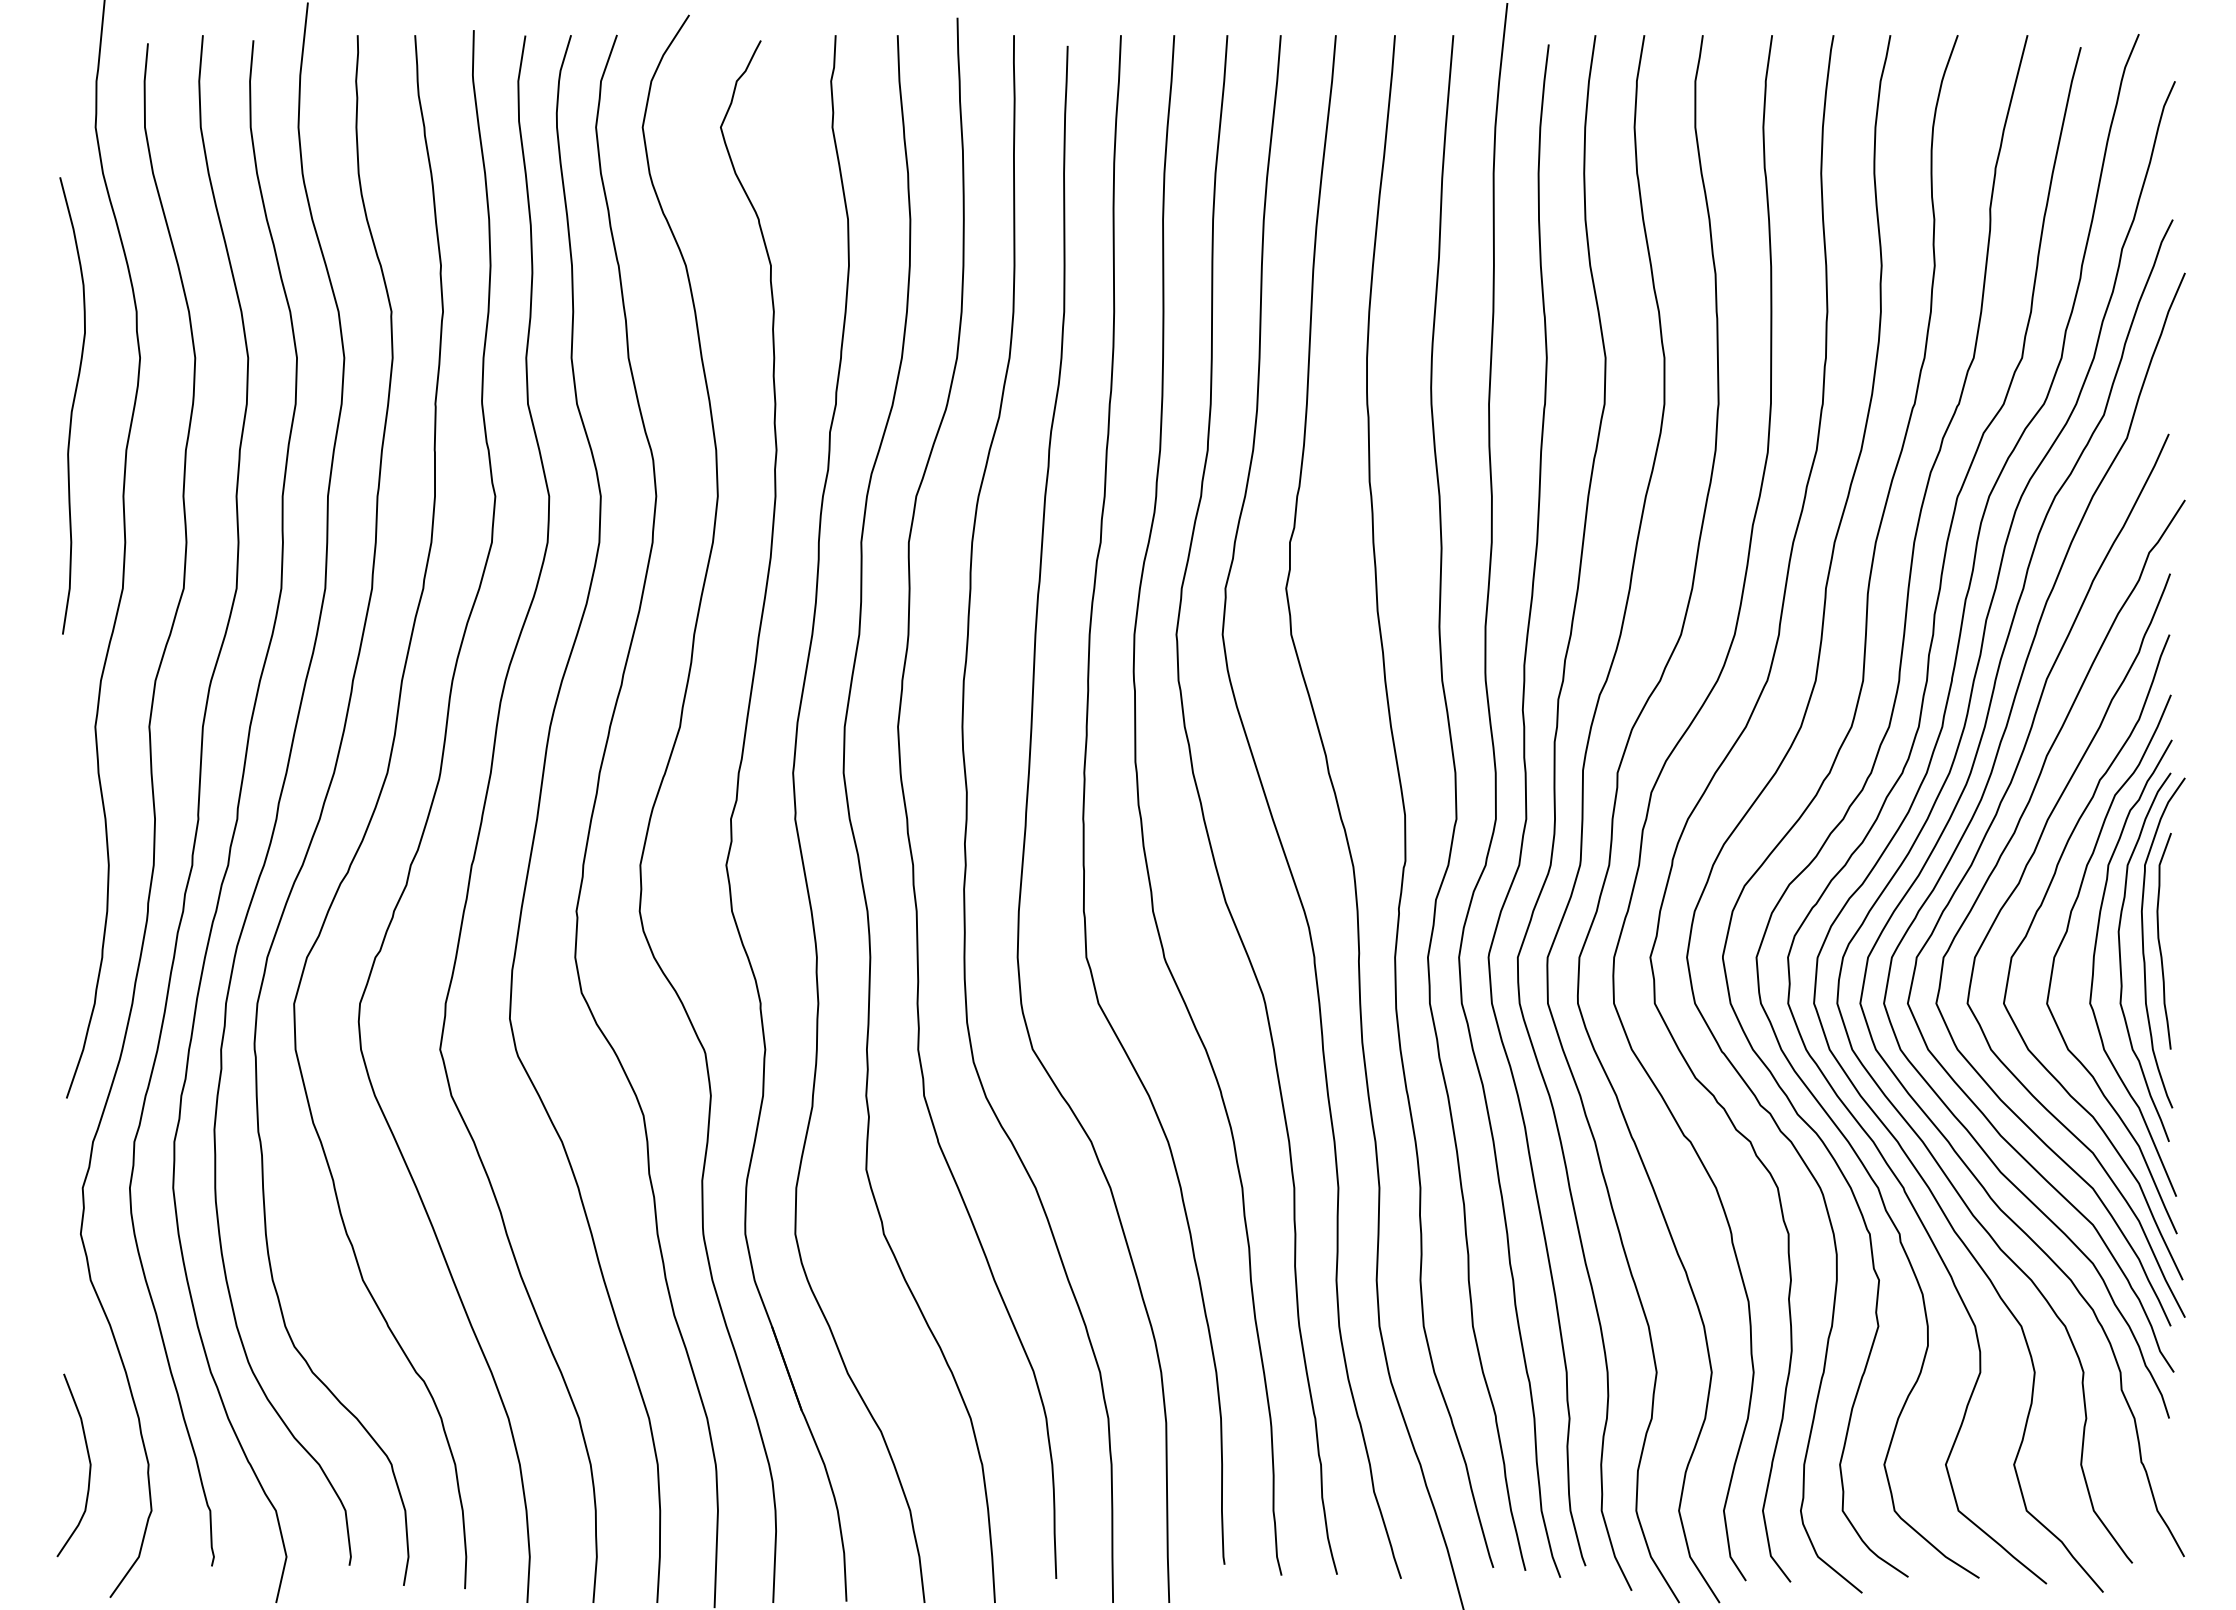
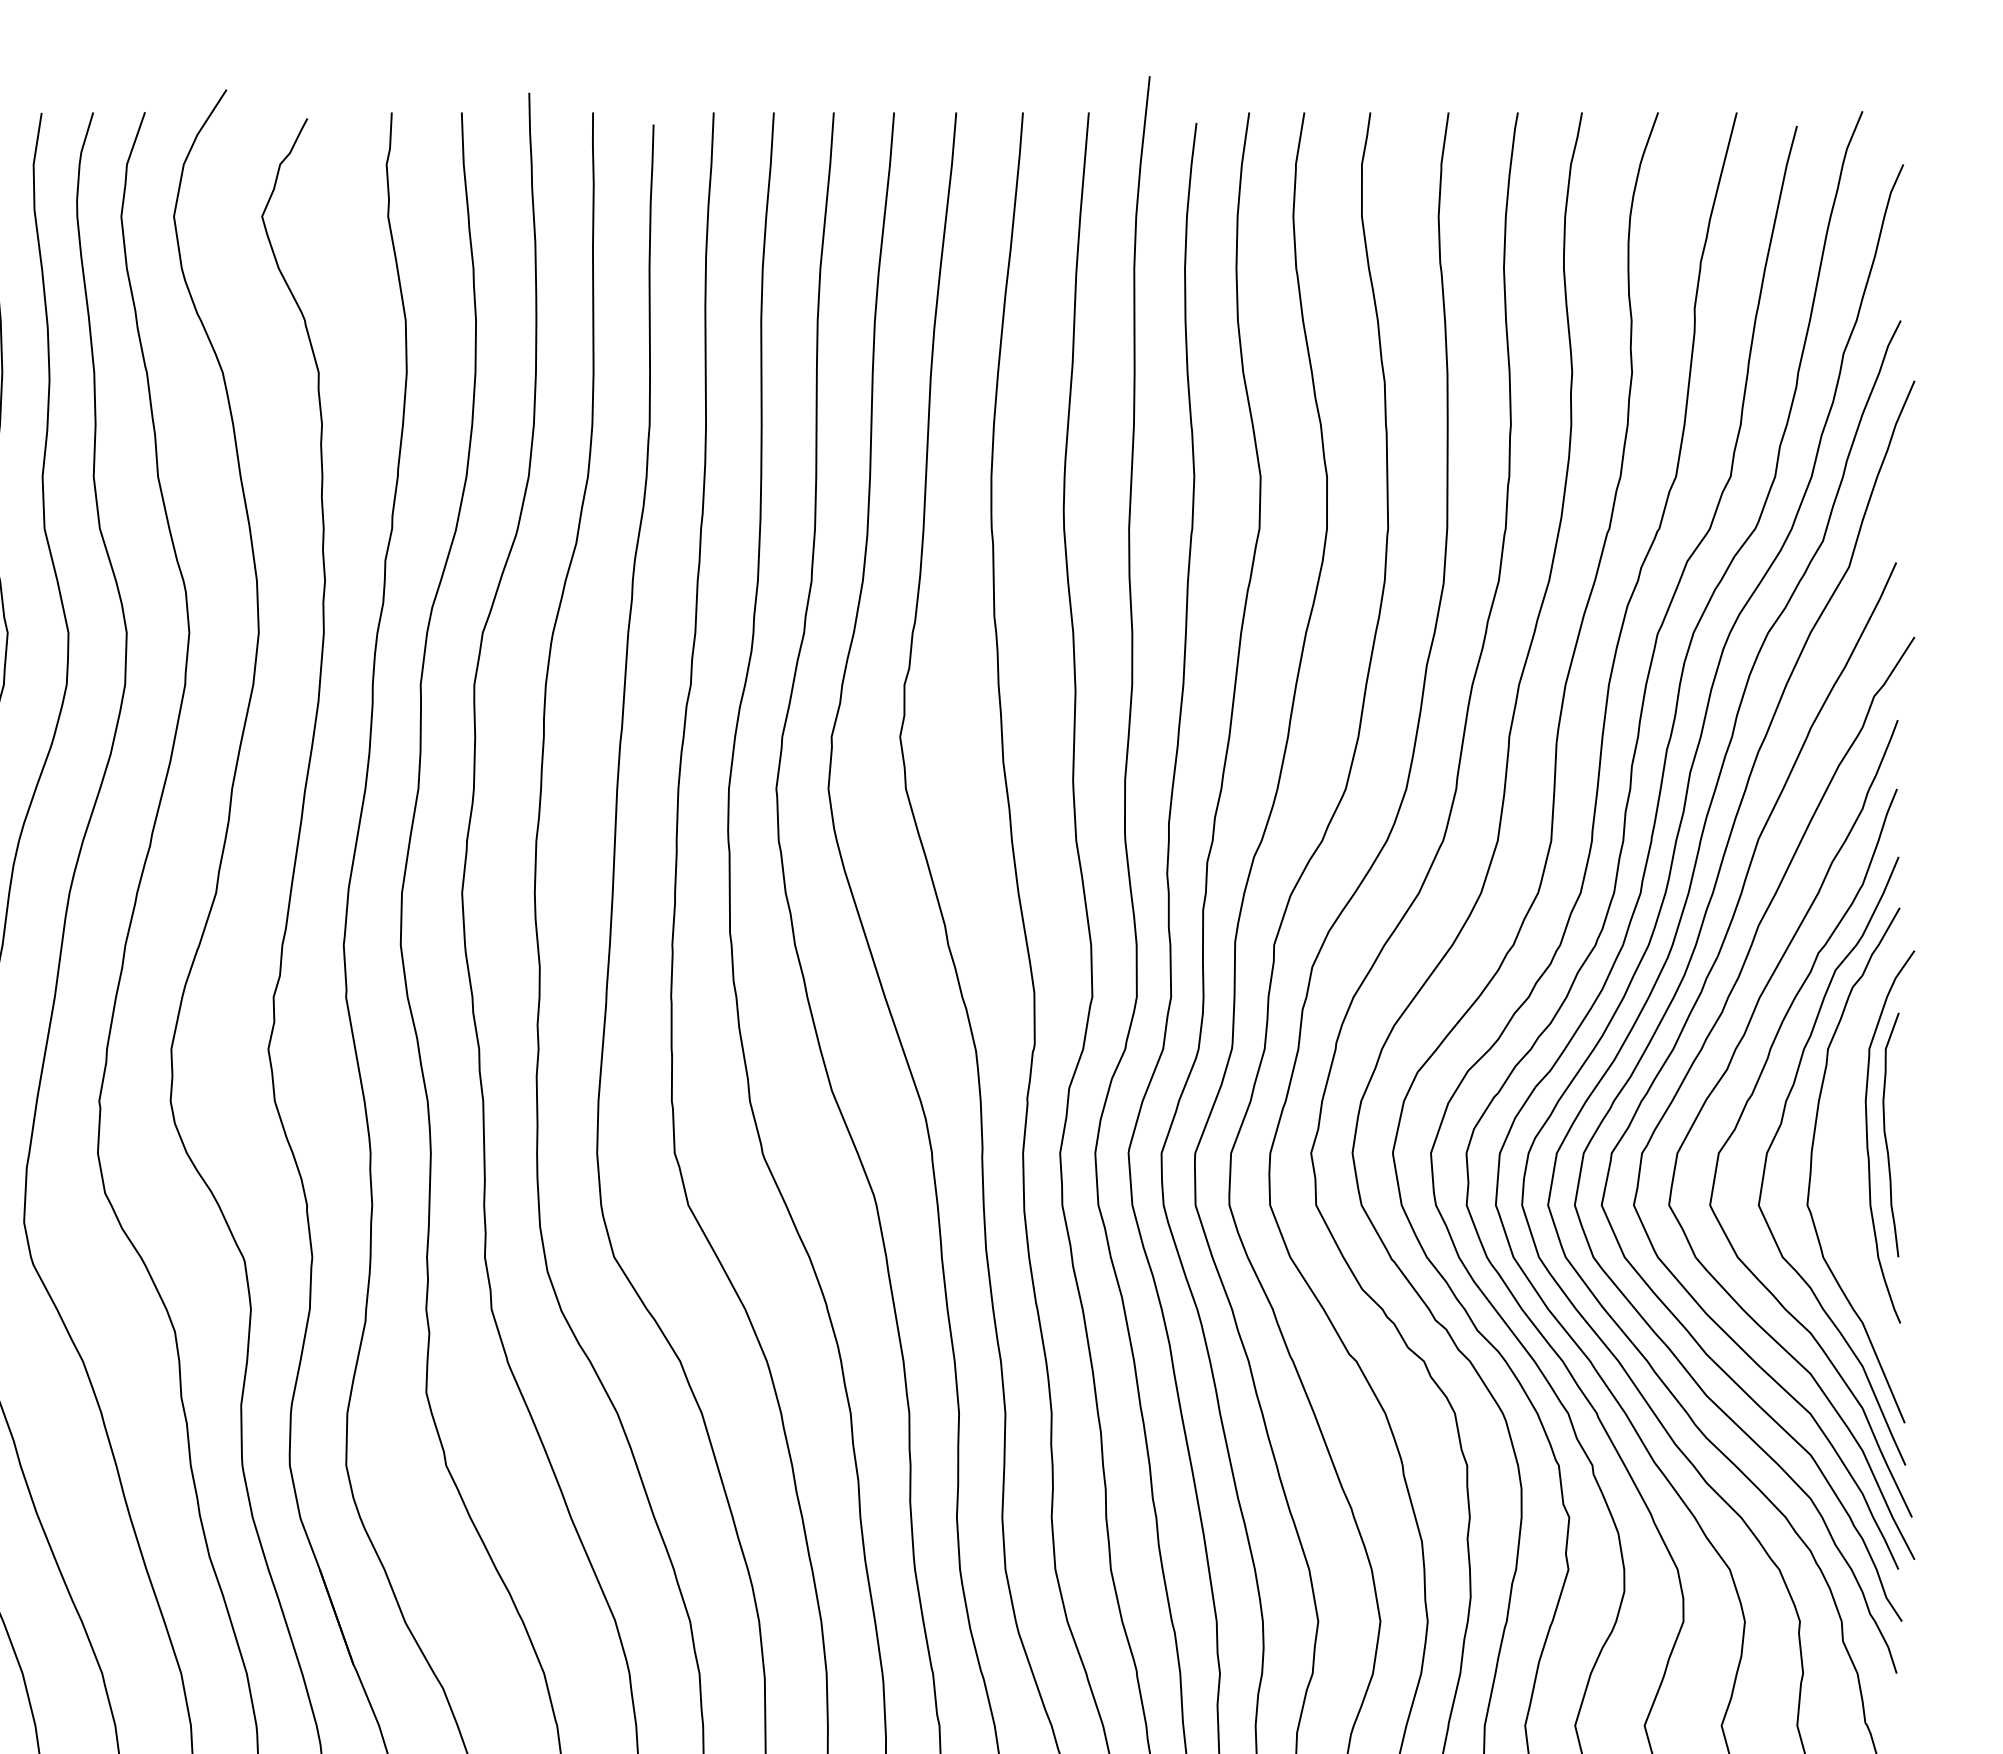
curve: (2121, 959) -> (1842, 1155), removed

